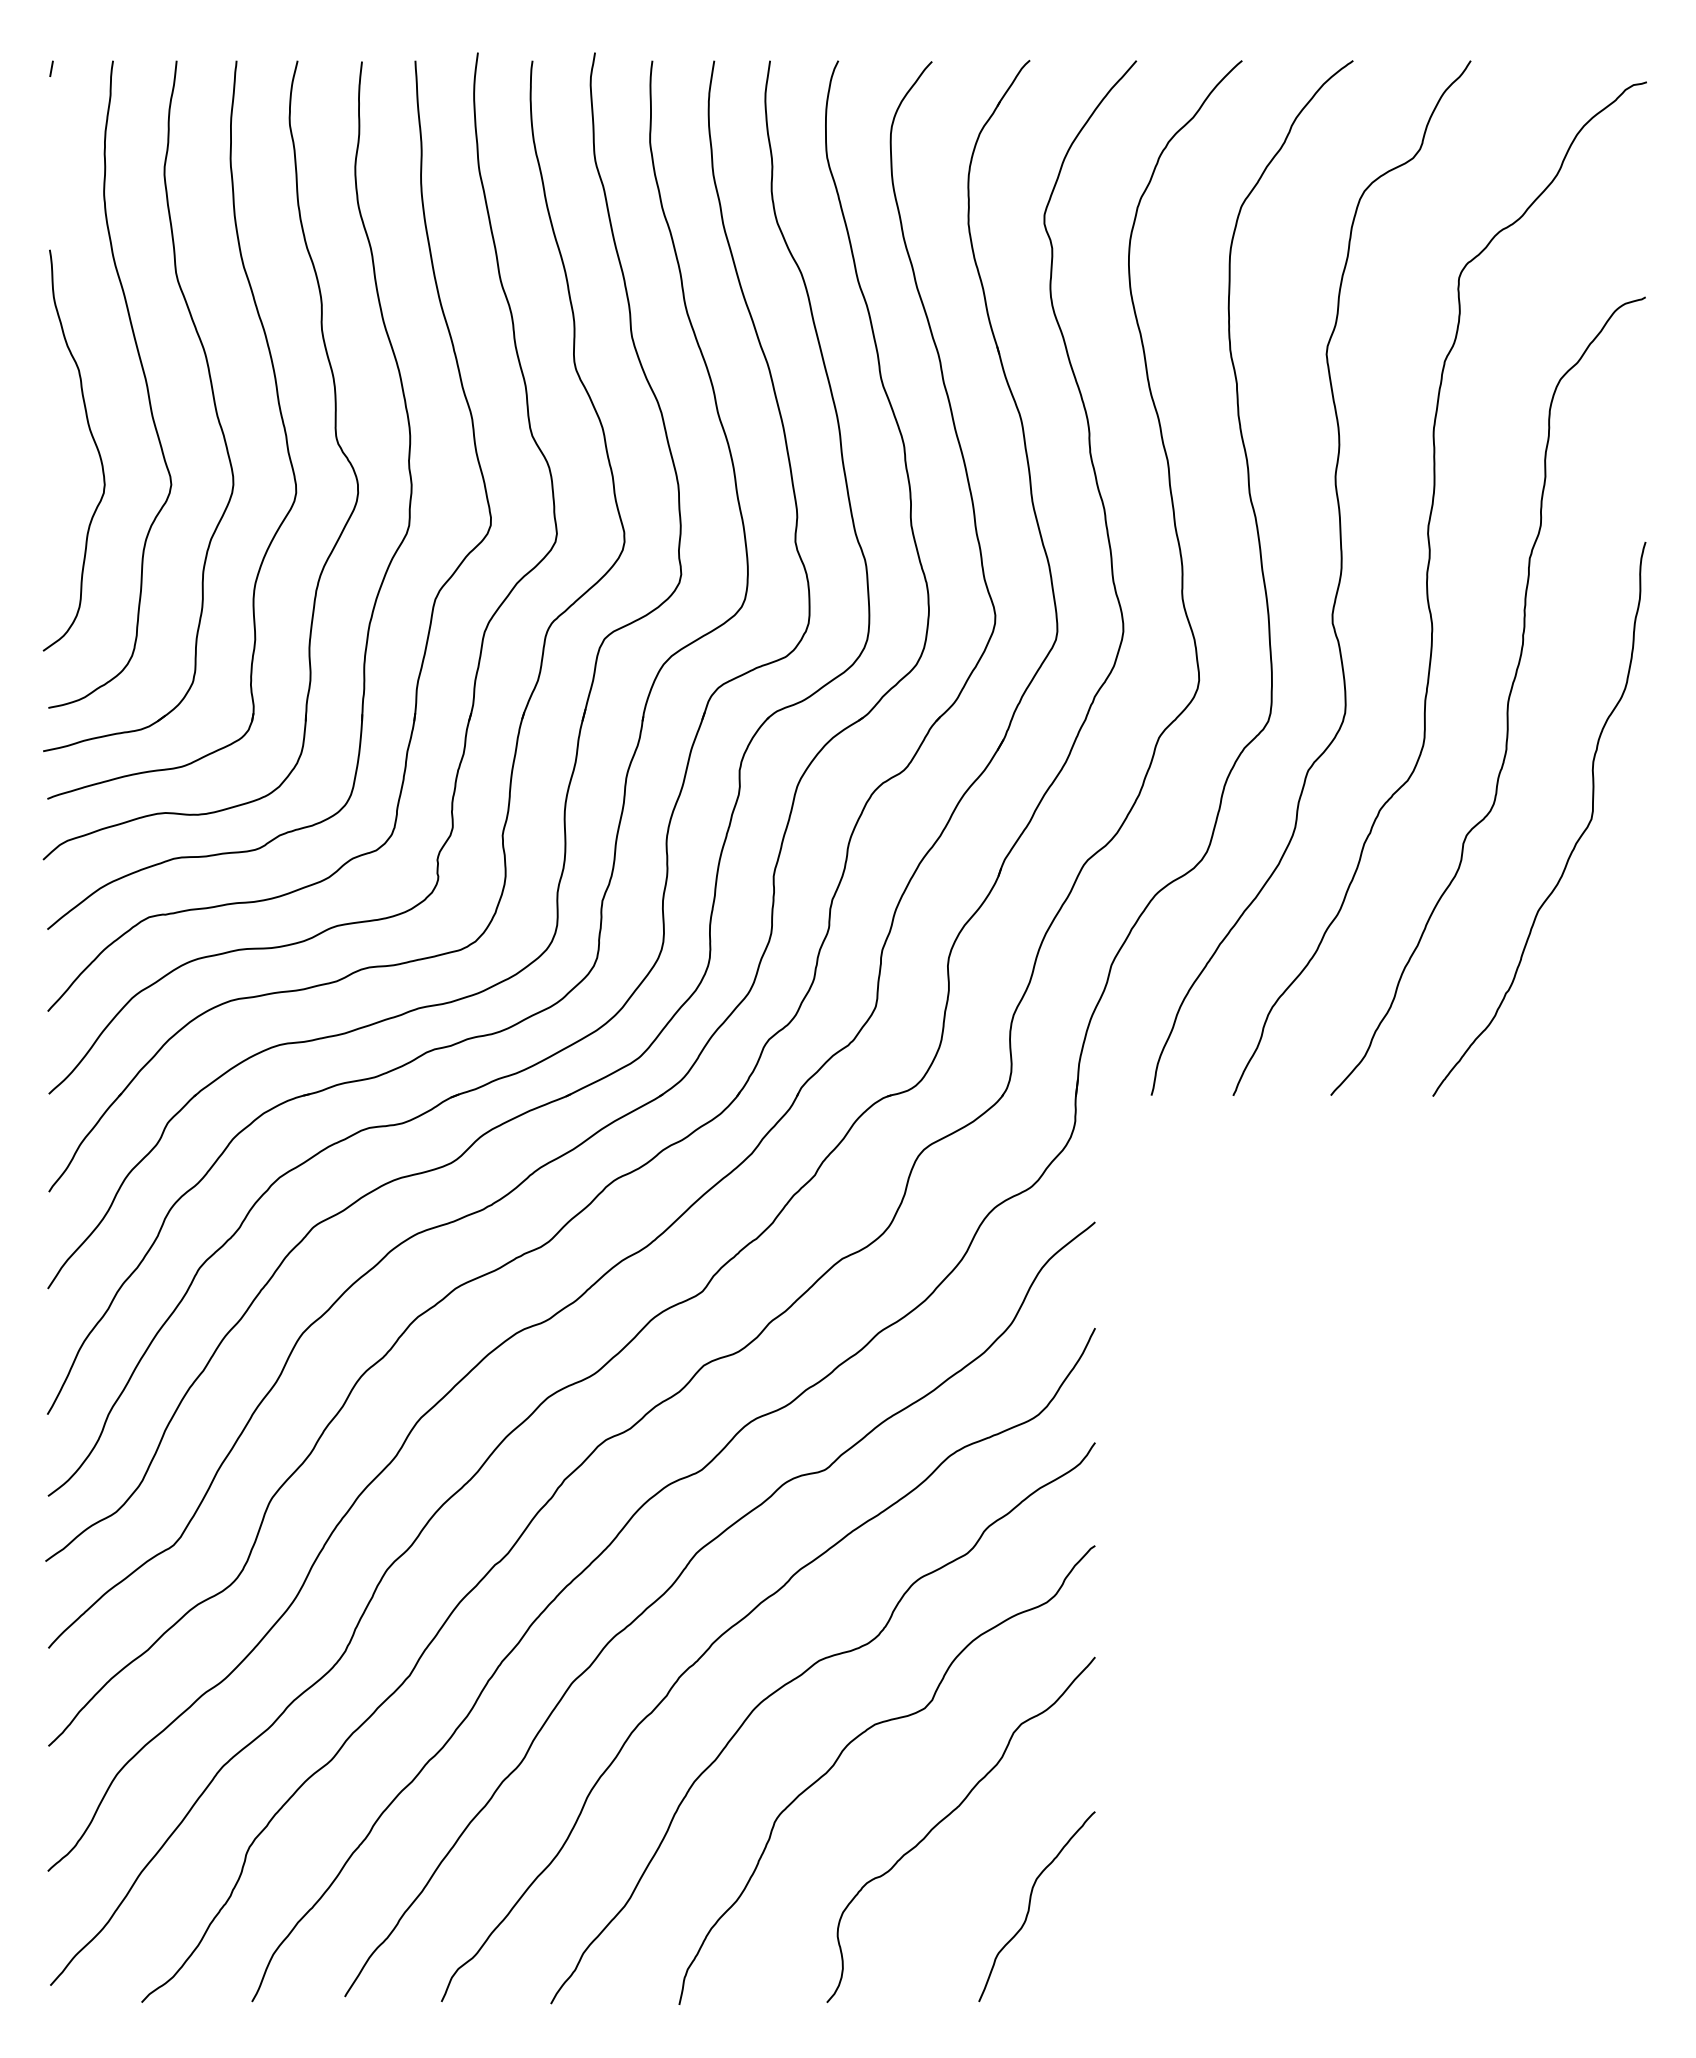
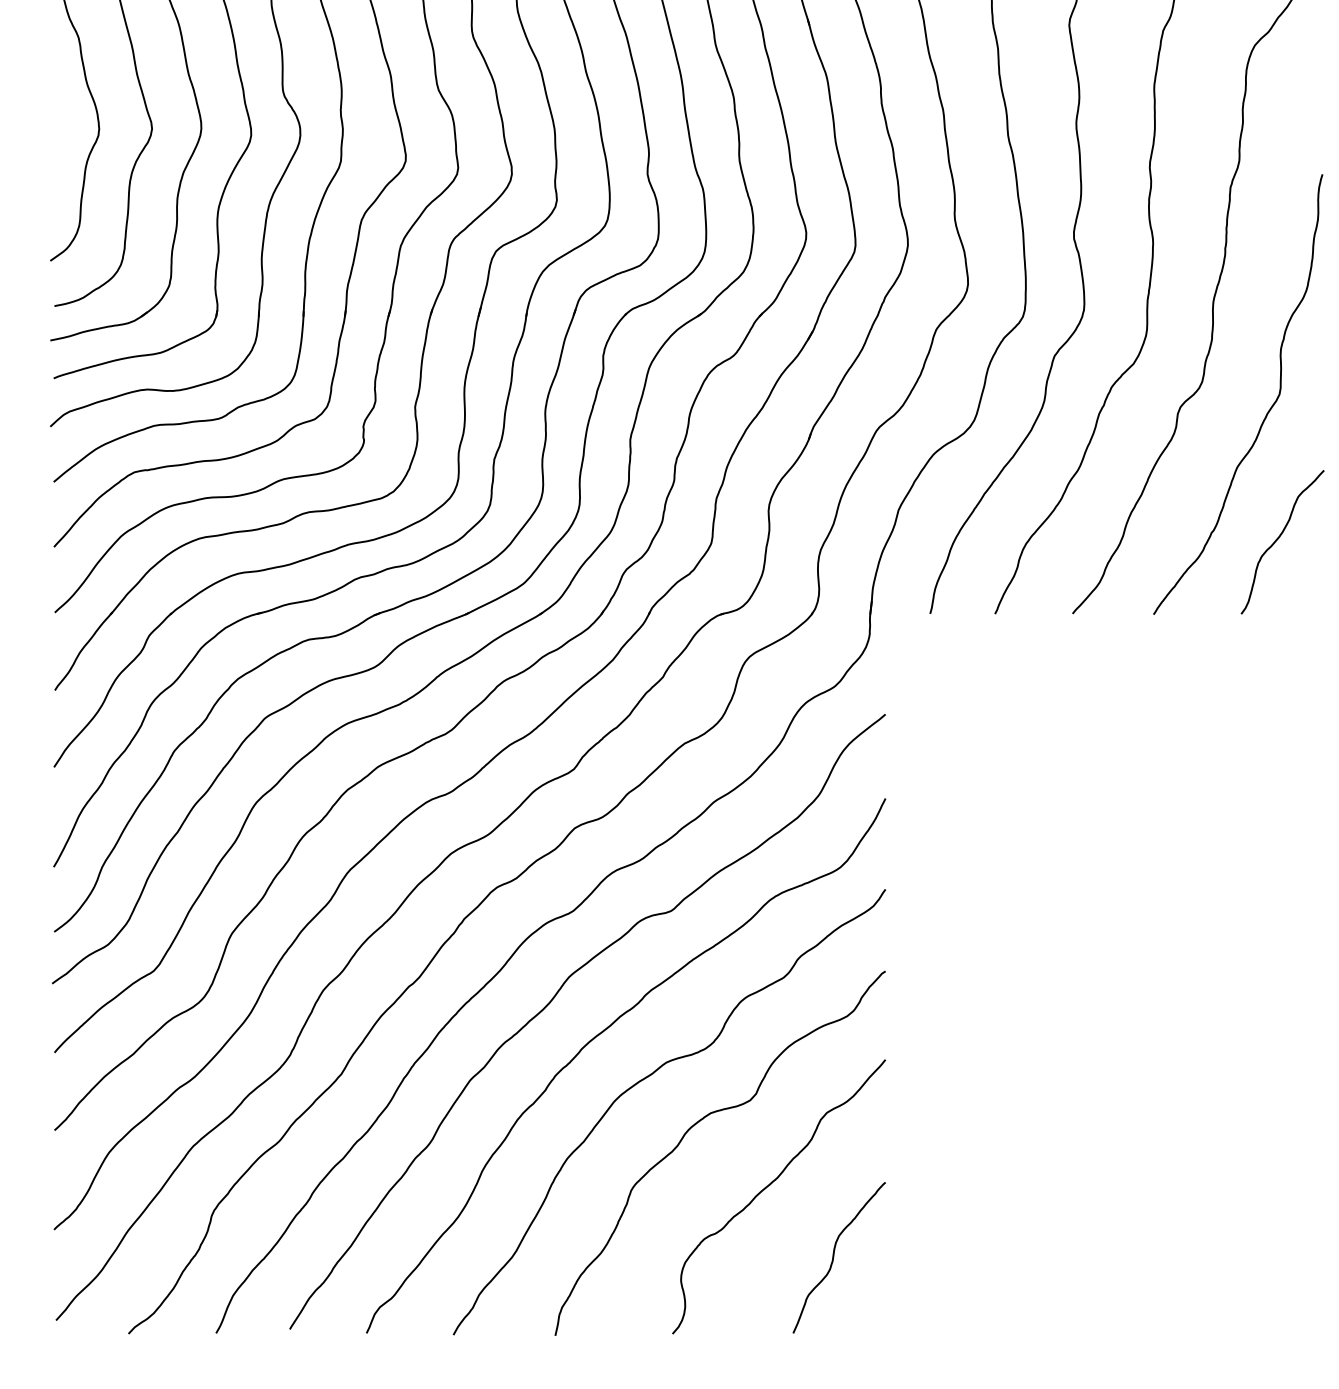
curve: (1589, 1002) -> (1277, 539), added

